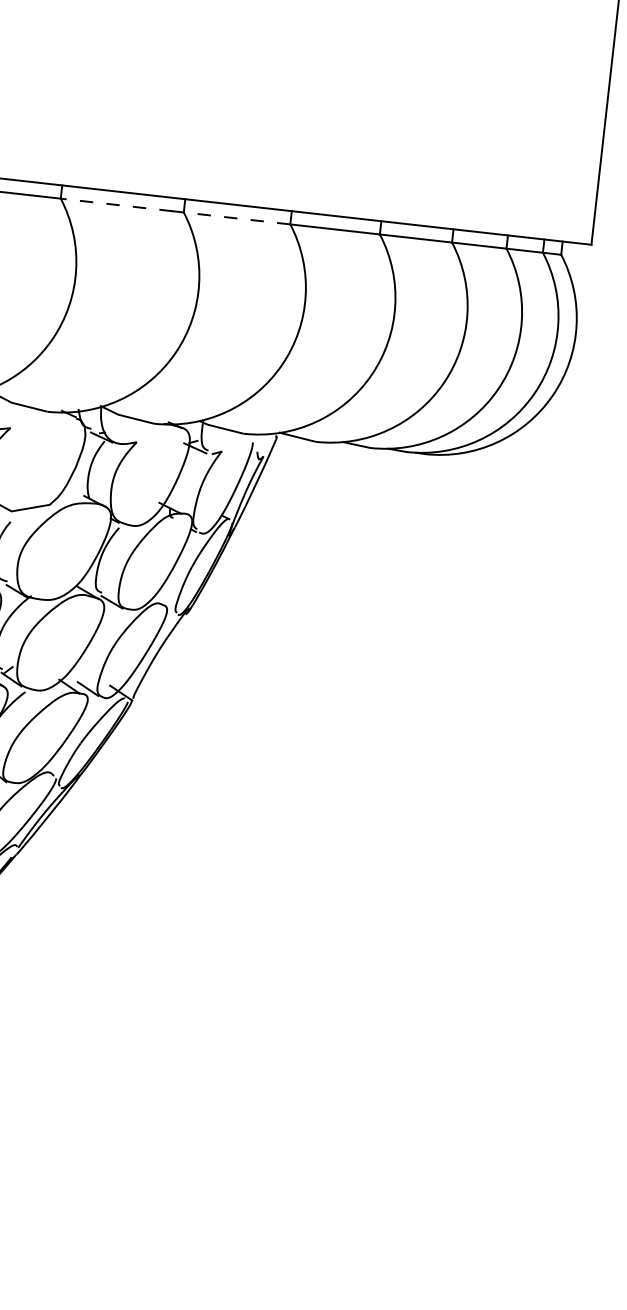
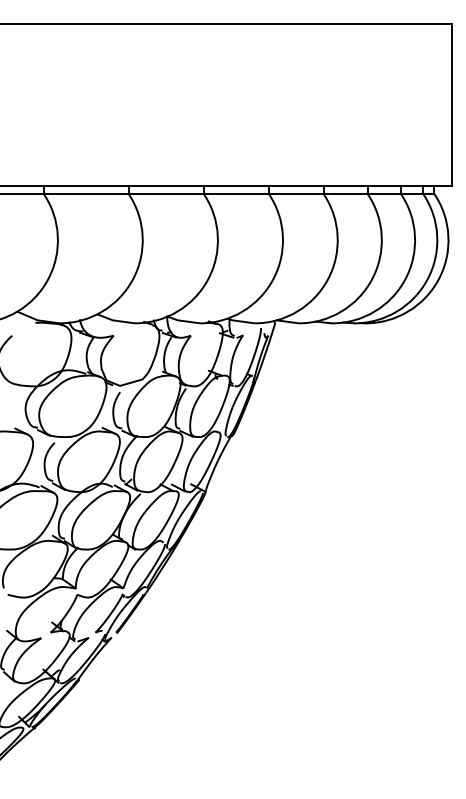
line: (116, 204) -> (162, 193), dashed -> solid
line: (237, 217) -> (236, 193), dashed -> solid

